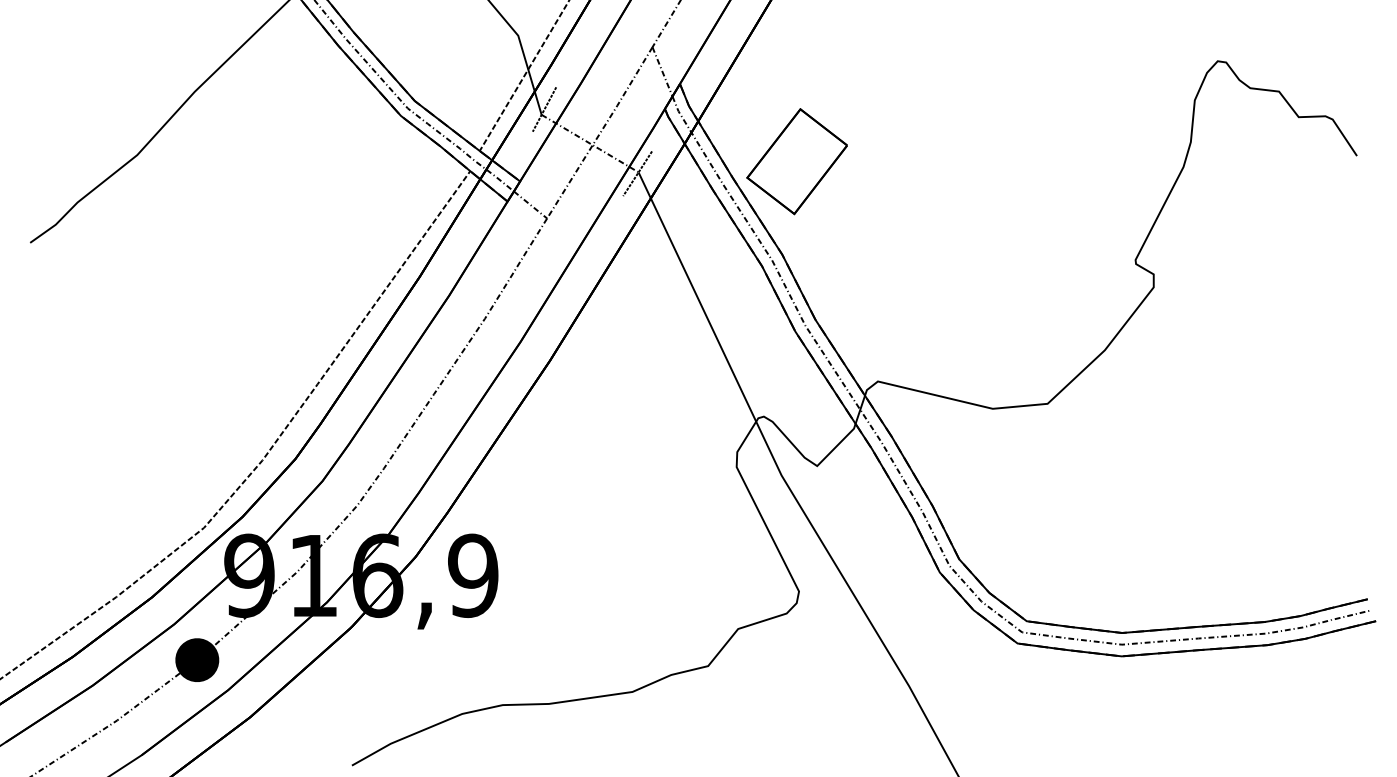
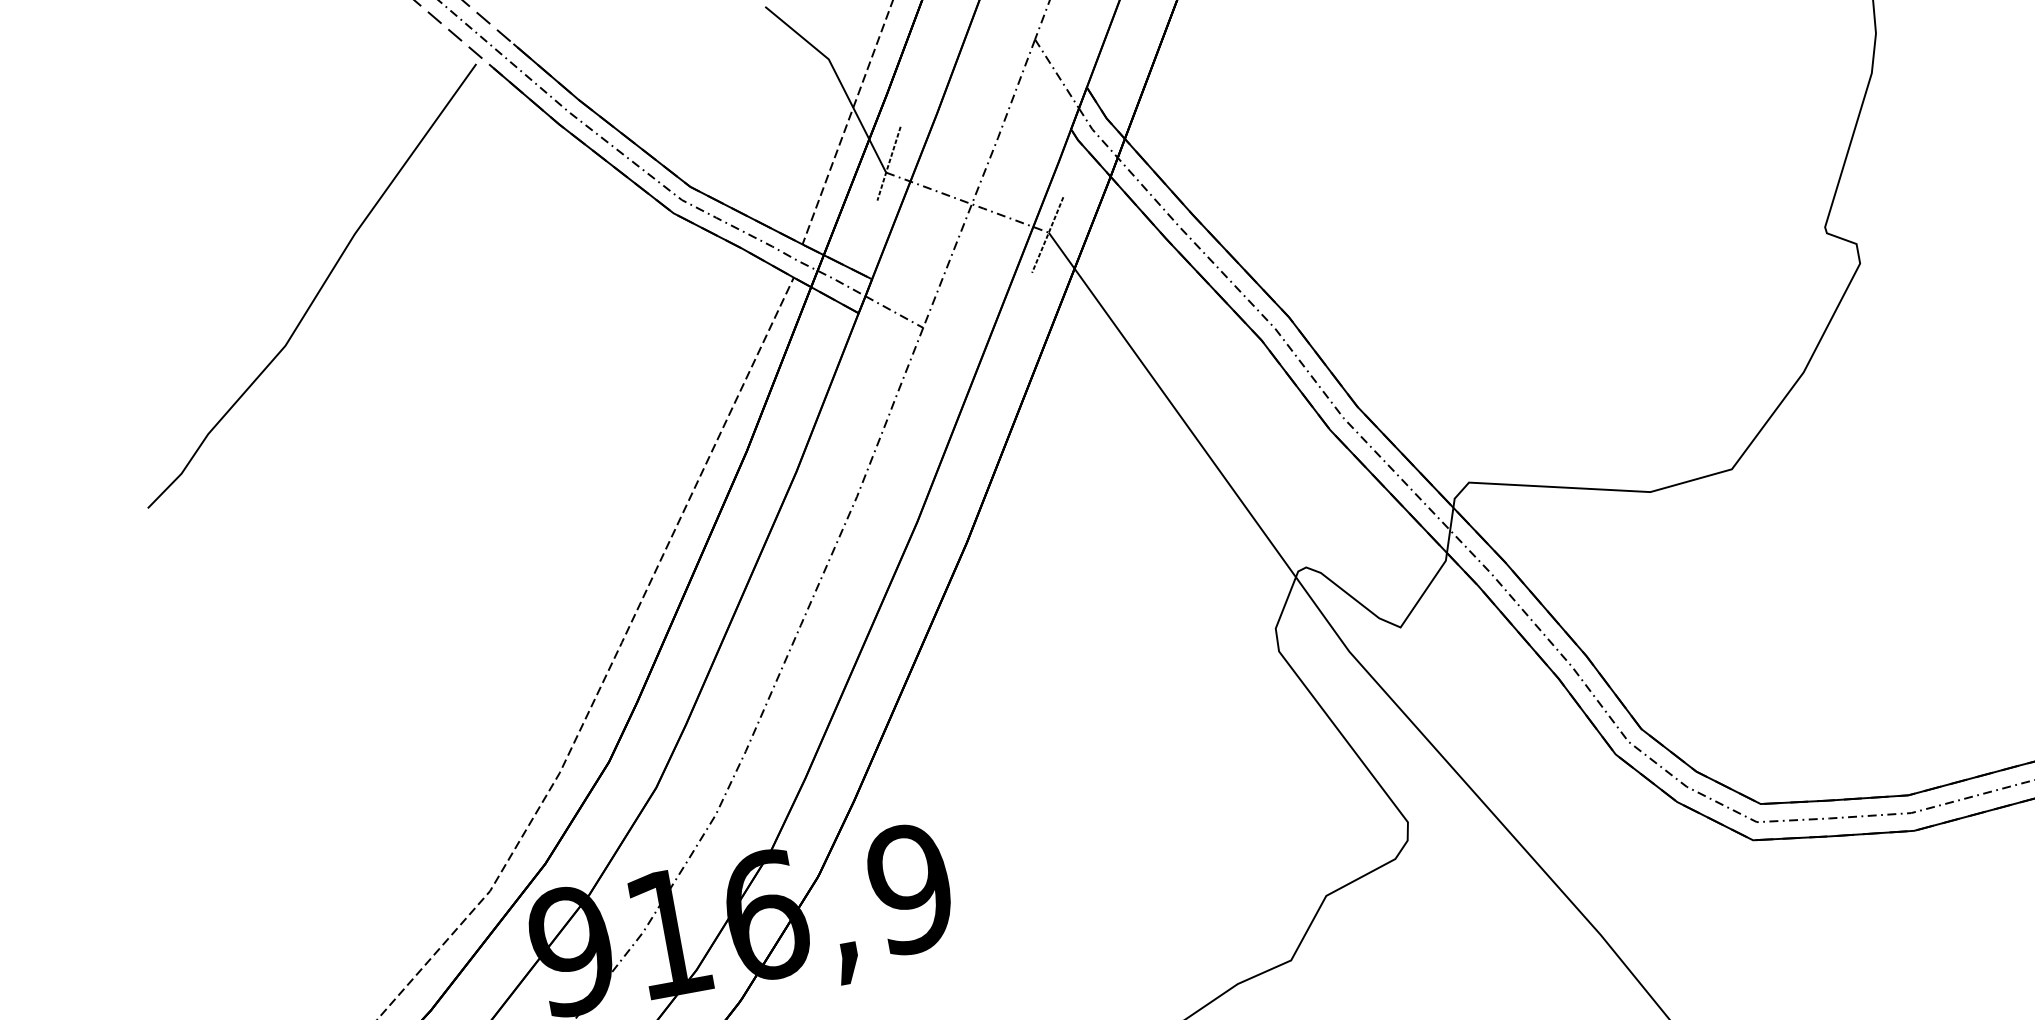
part: (796, 161) -> (1284, 172), removed

